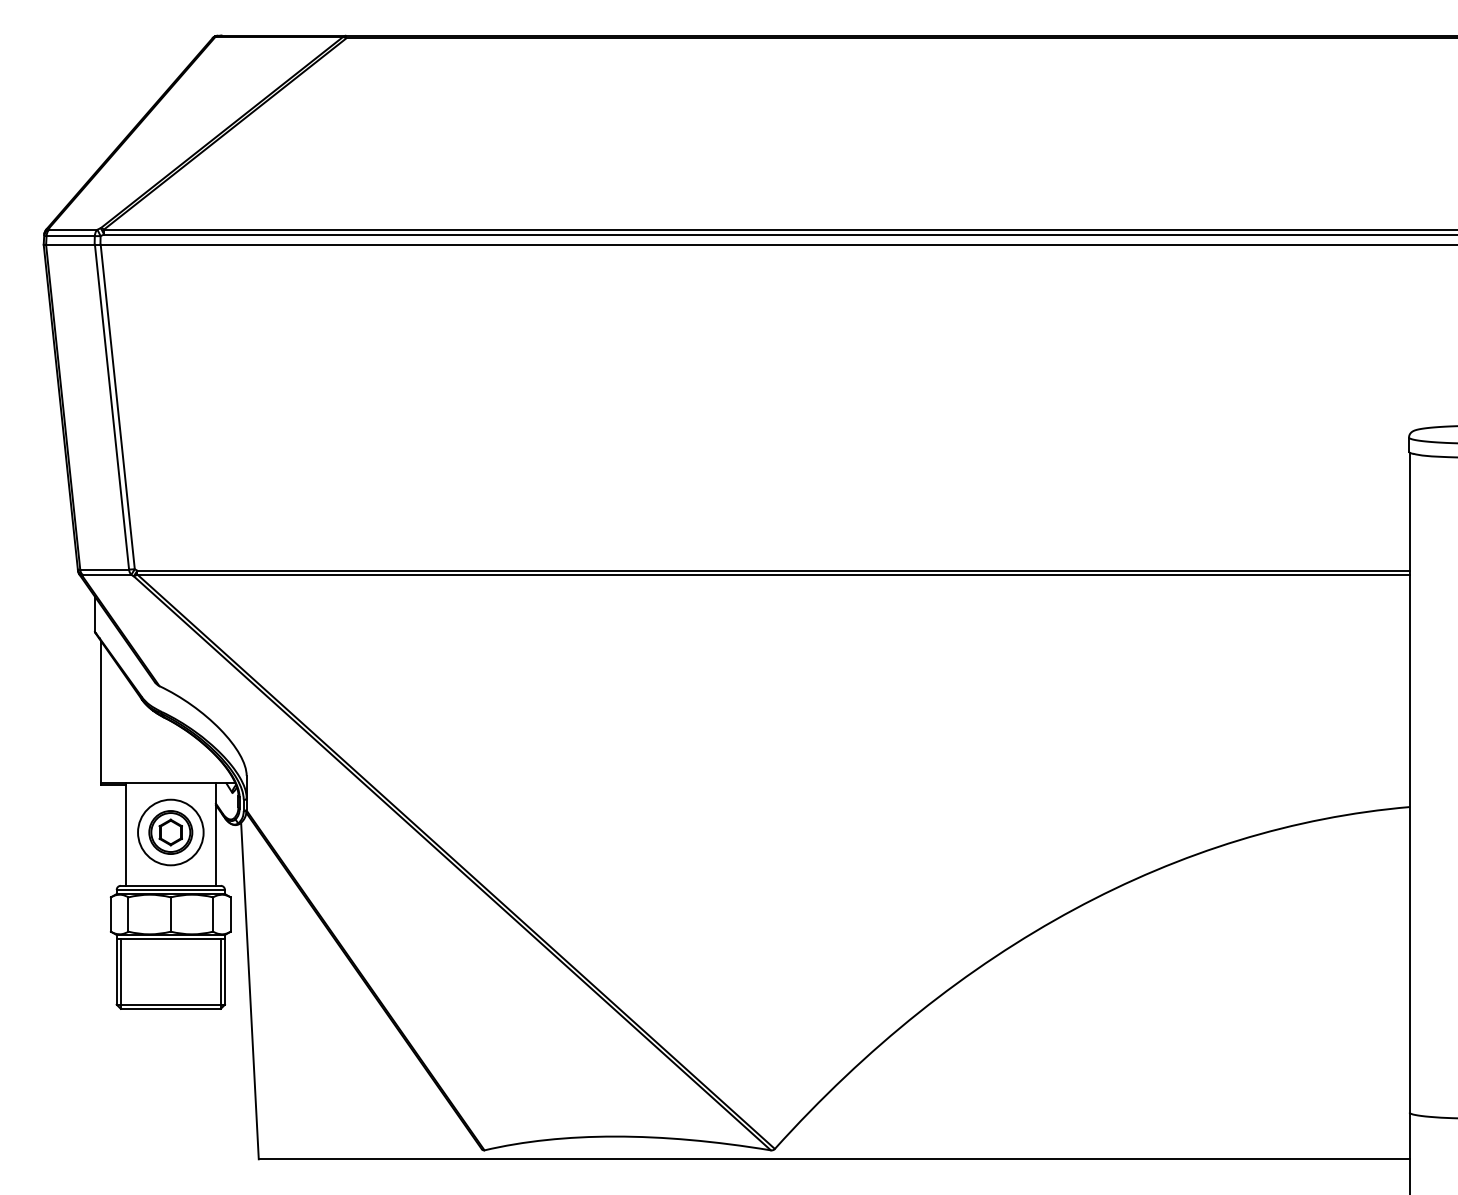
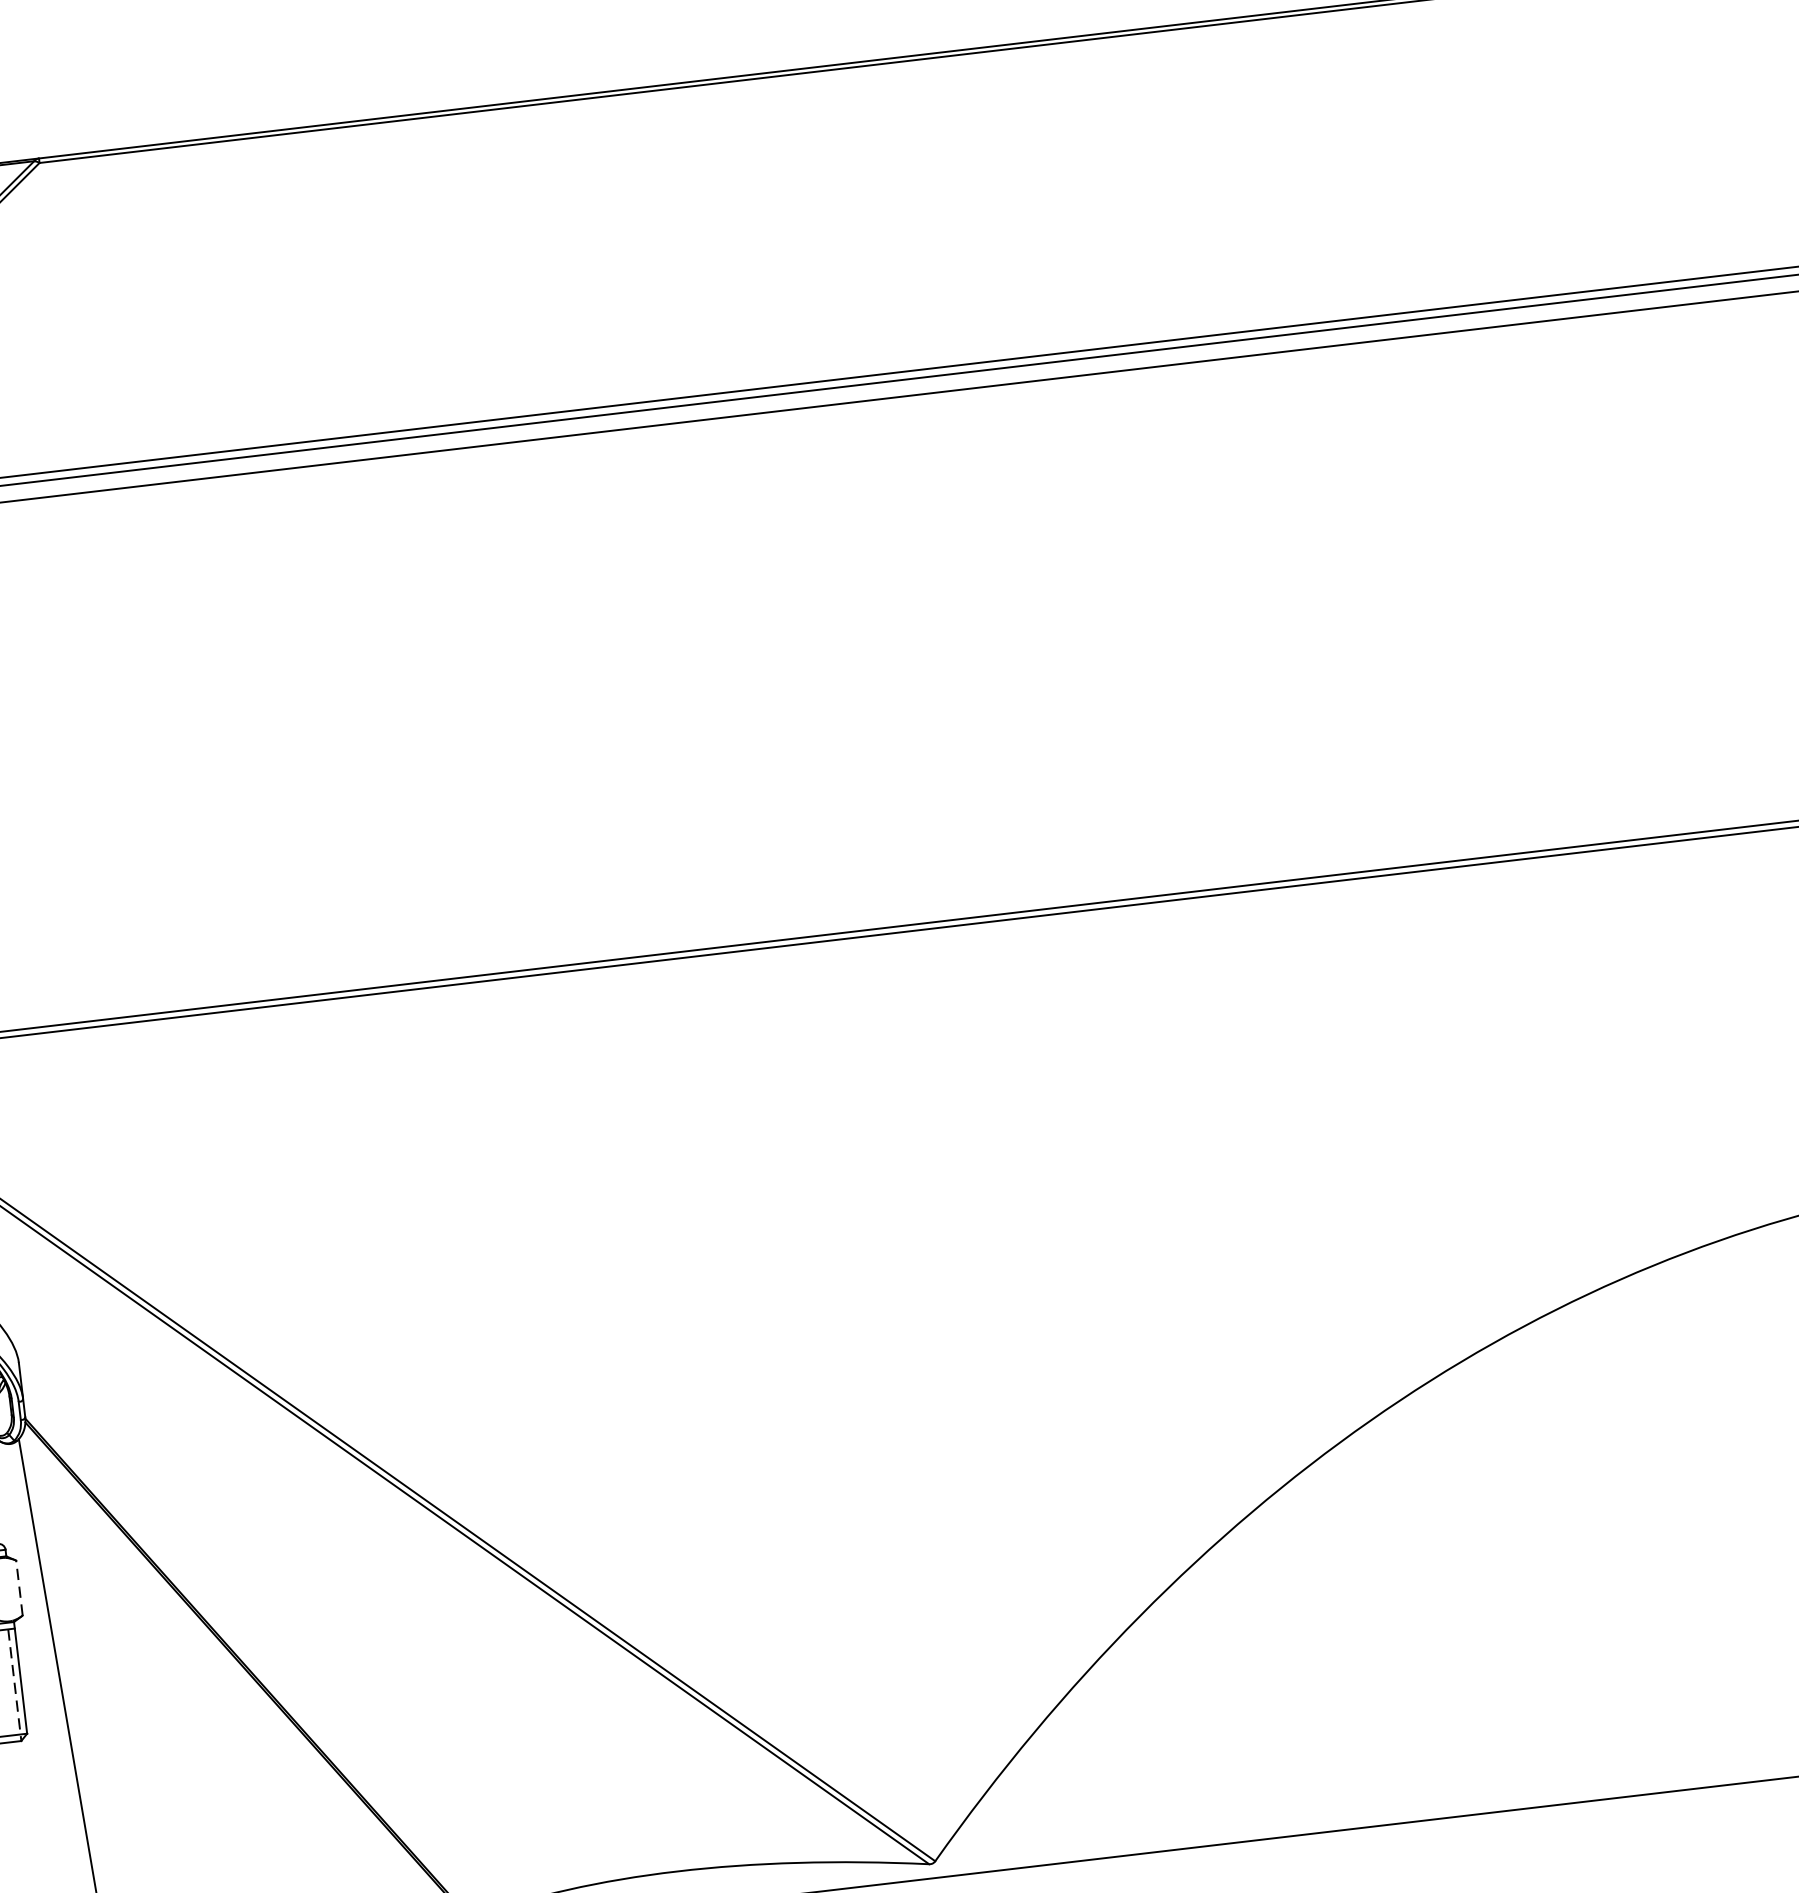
line: (230, 914) -> (19, 1588), solid -> dashed
line: (220, 973) -> (14, 1684), solid -> dashed

